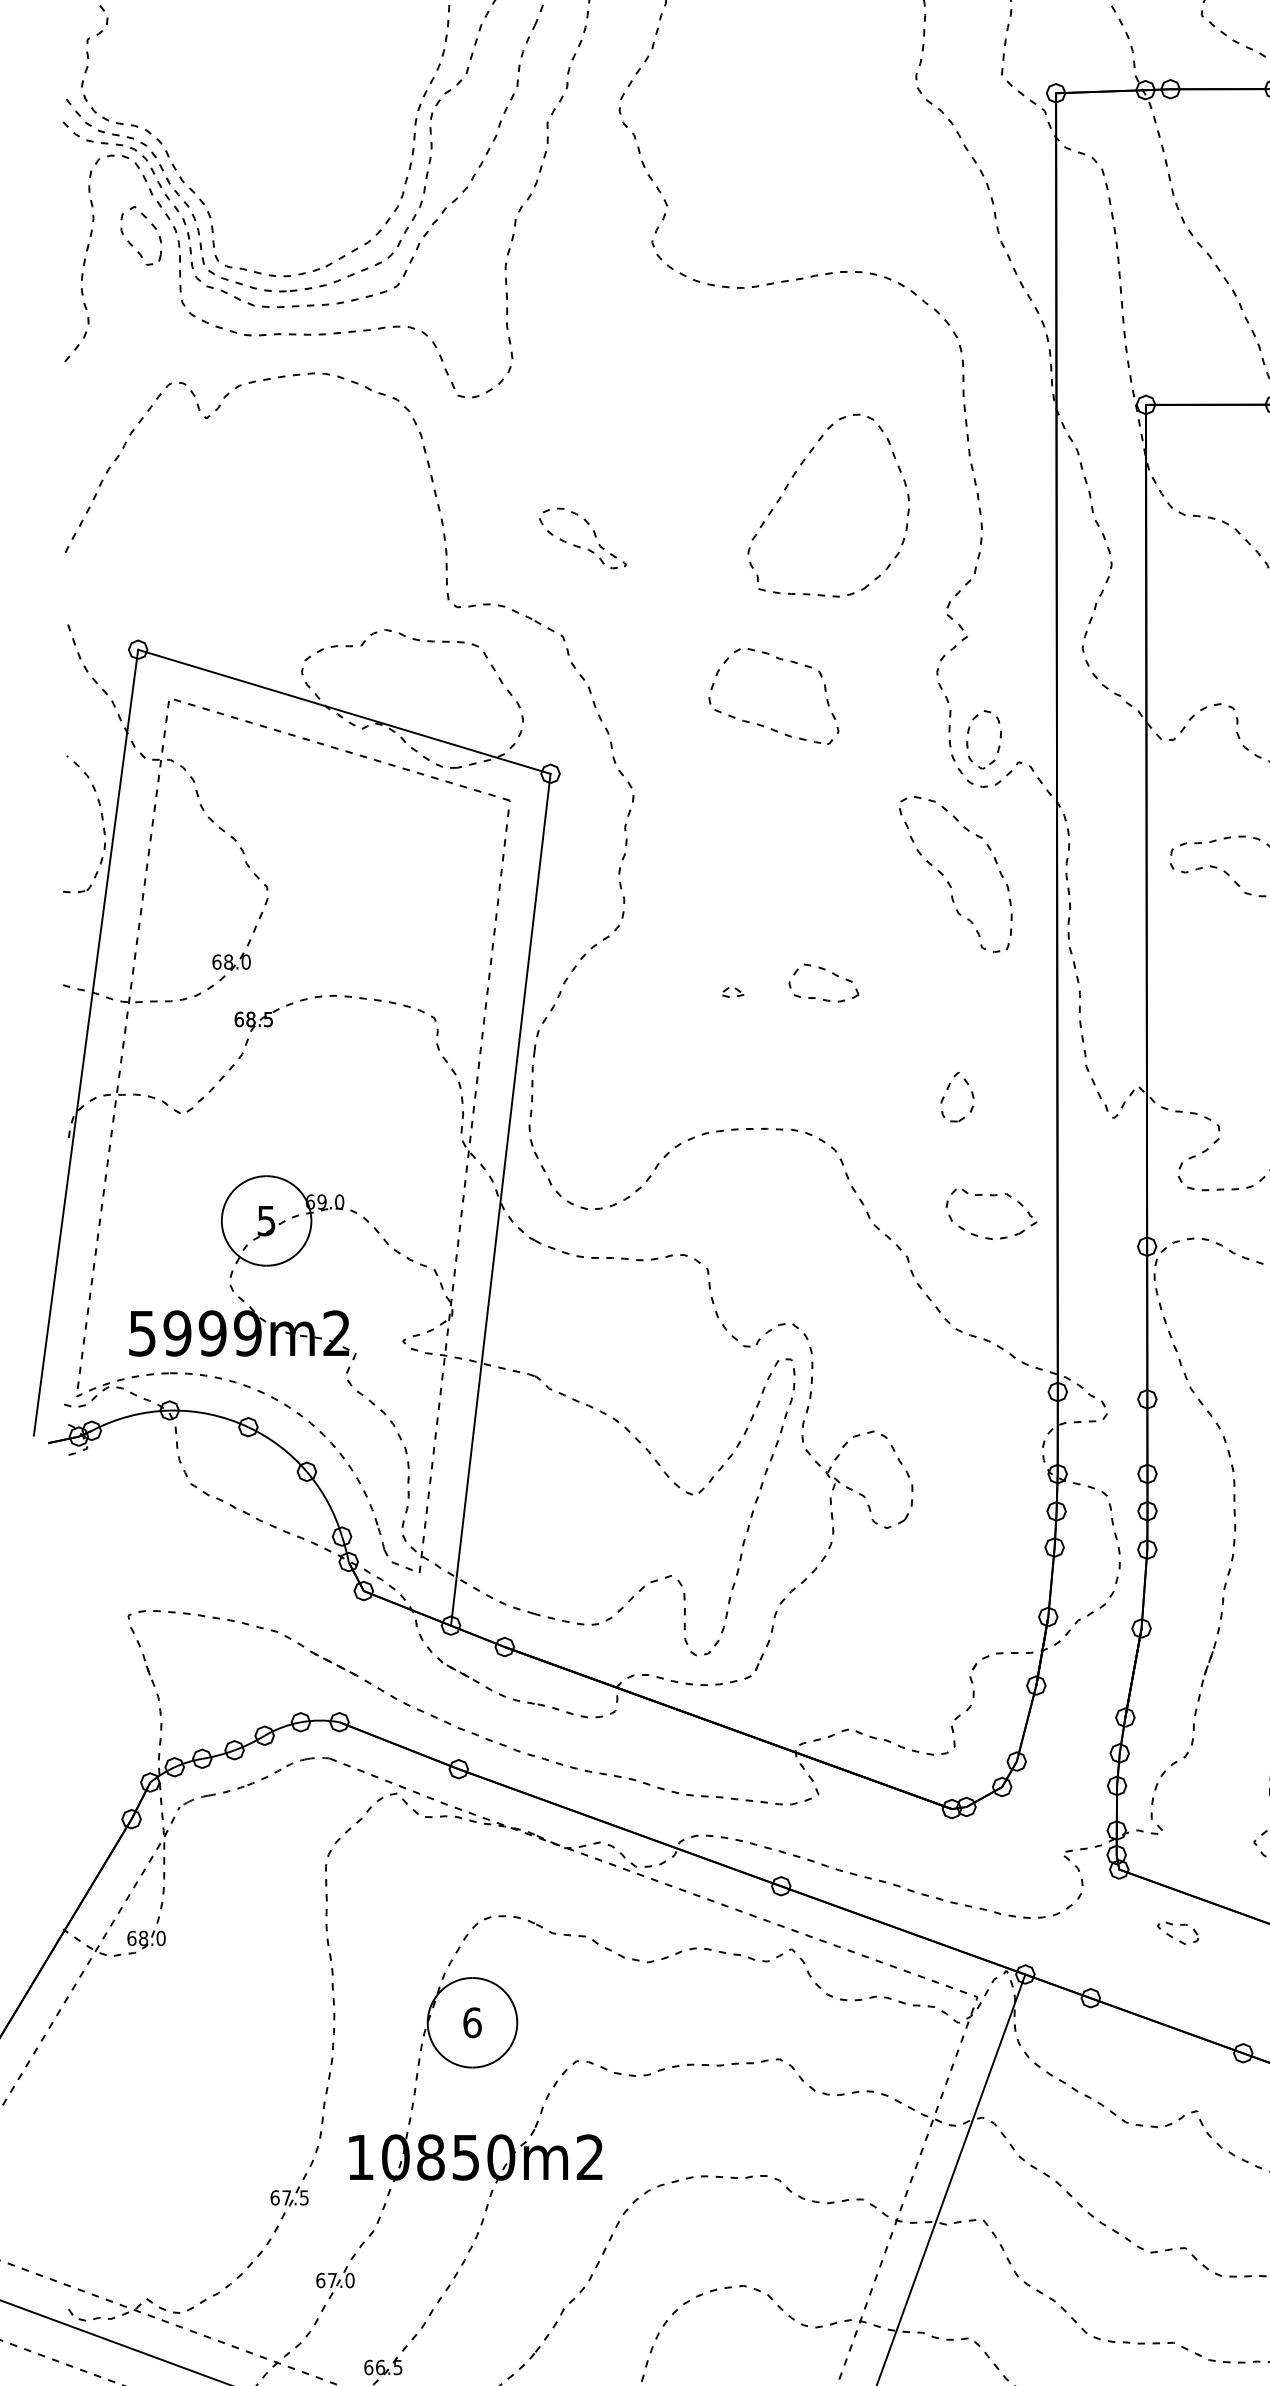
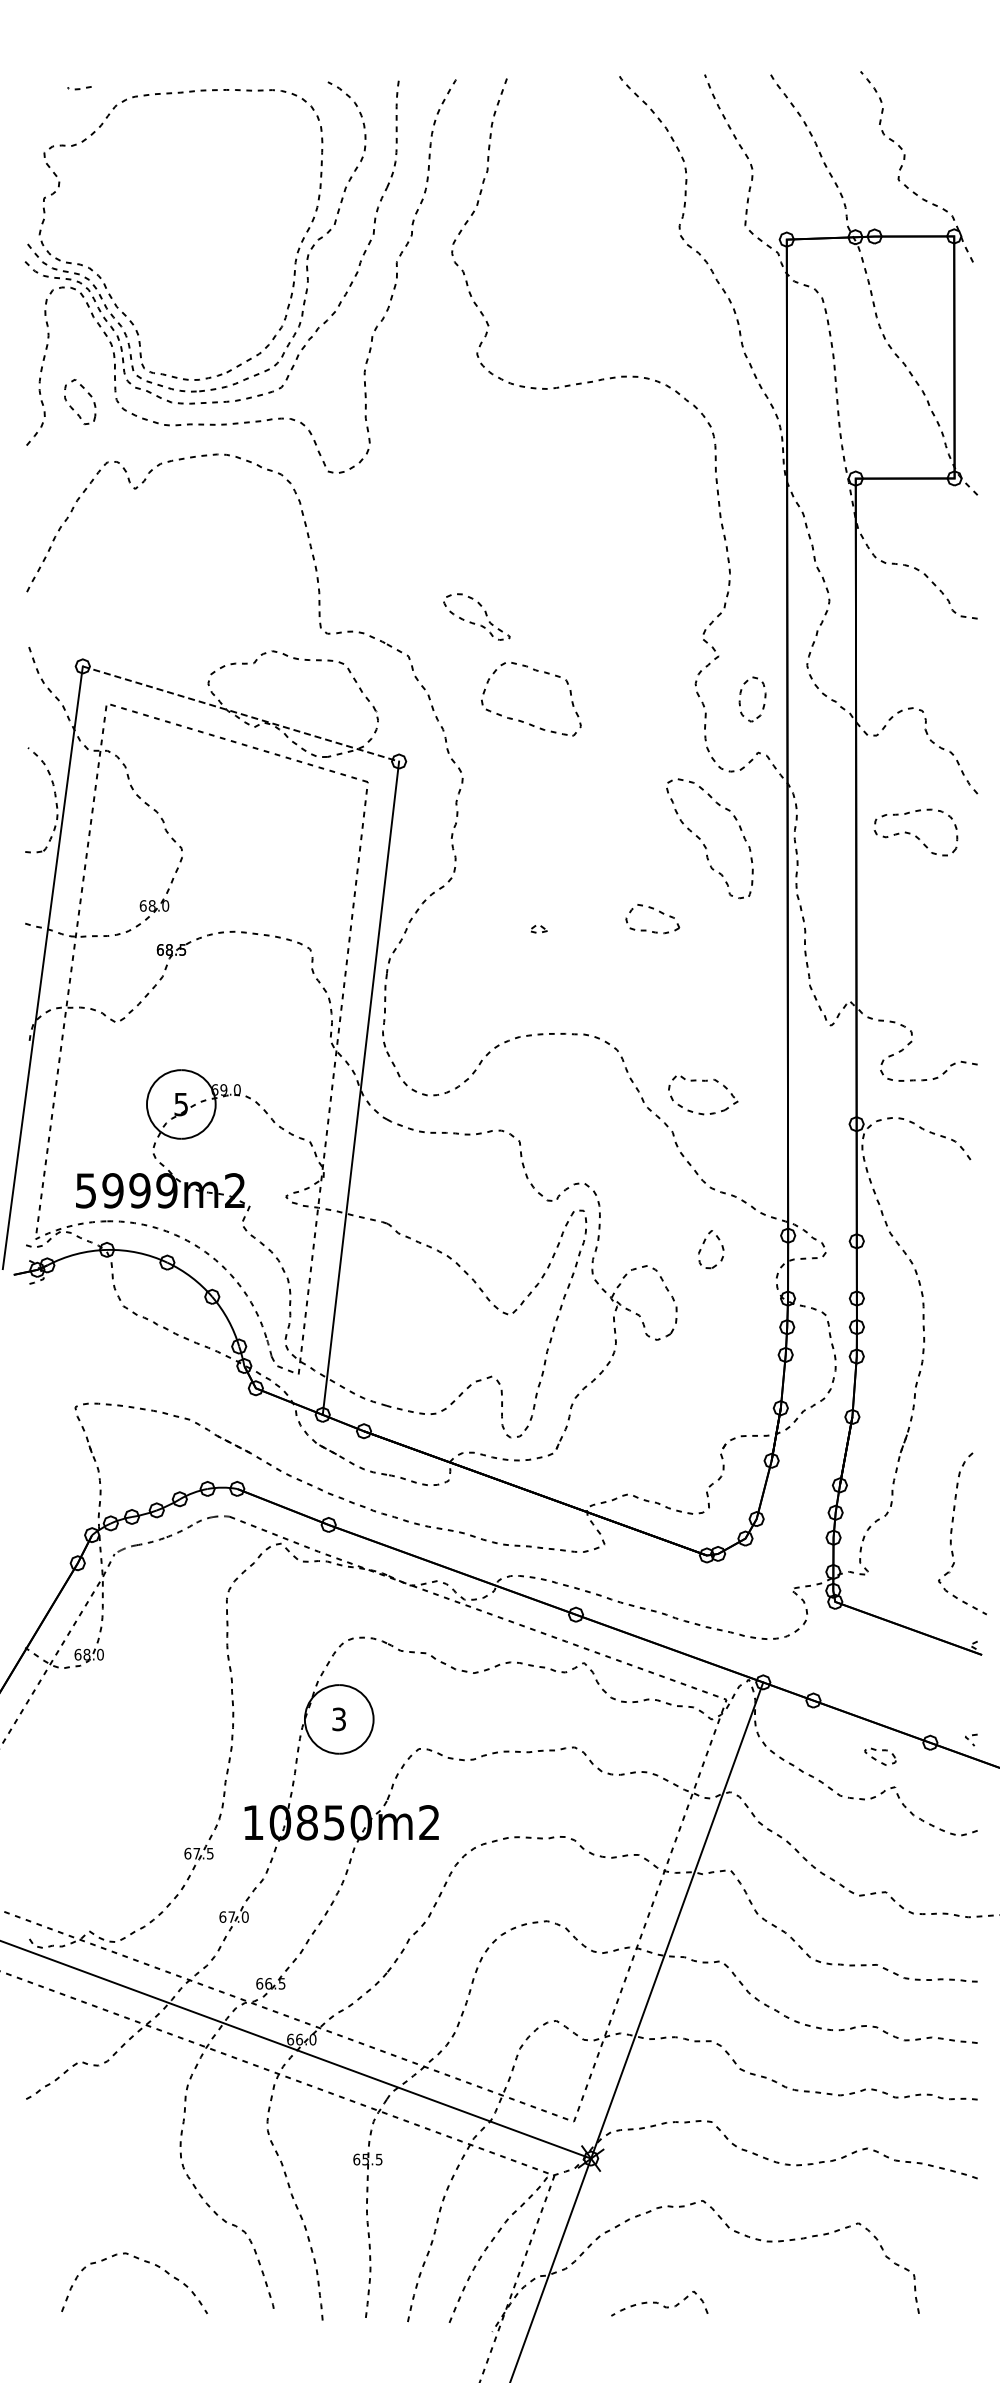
part: (132, 244) -> (73, 408), moved
part: (789, 484) -> (582, 539), removed
part: (579, 545) -> (474, 622), moved
line: (345, 712) -> (241, 714), solid -> dashed
part: (762, 724) -> (522, 720), moved
part: (999, 738) -> (764, 698), moved
part: (832, 974) -> (659, 912), moved
part: (948, 1089) -> (704, 1243), moved
part: (991, 1196) -> (703, 1081), moved
part: (1178, 1932) -> (880, 1756), moved
text: (472, 2022) -> (339, 1719), 6 -> 3

